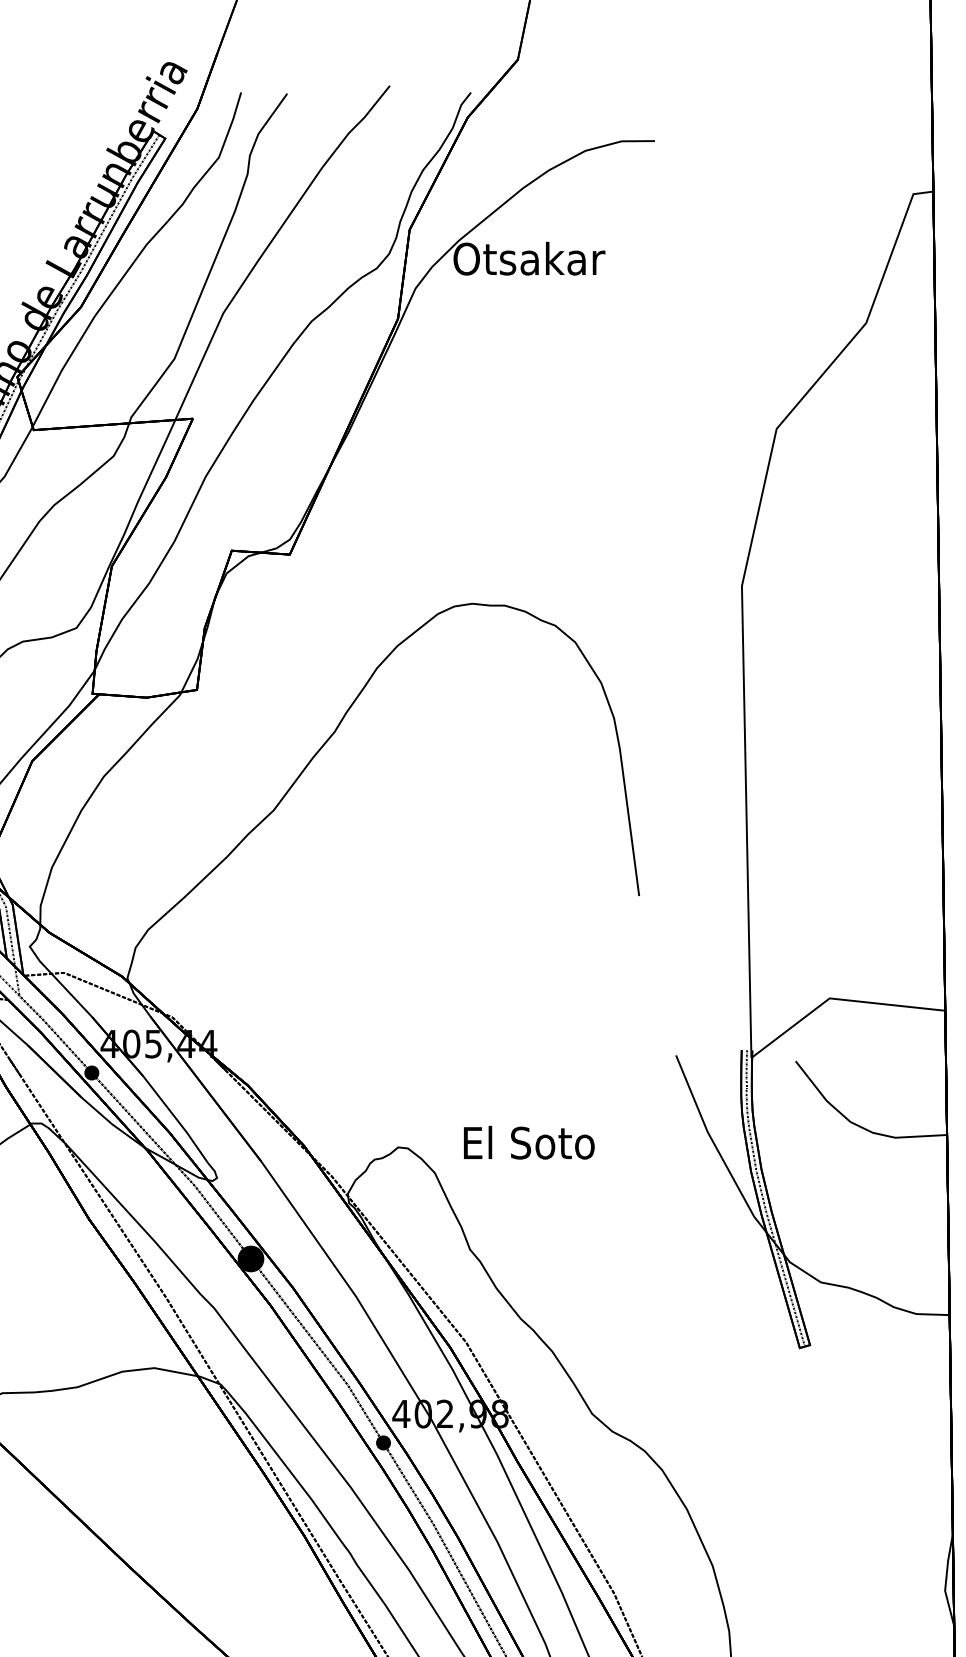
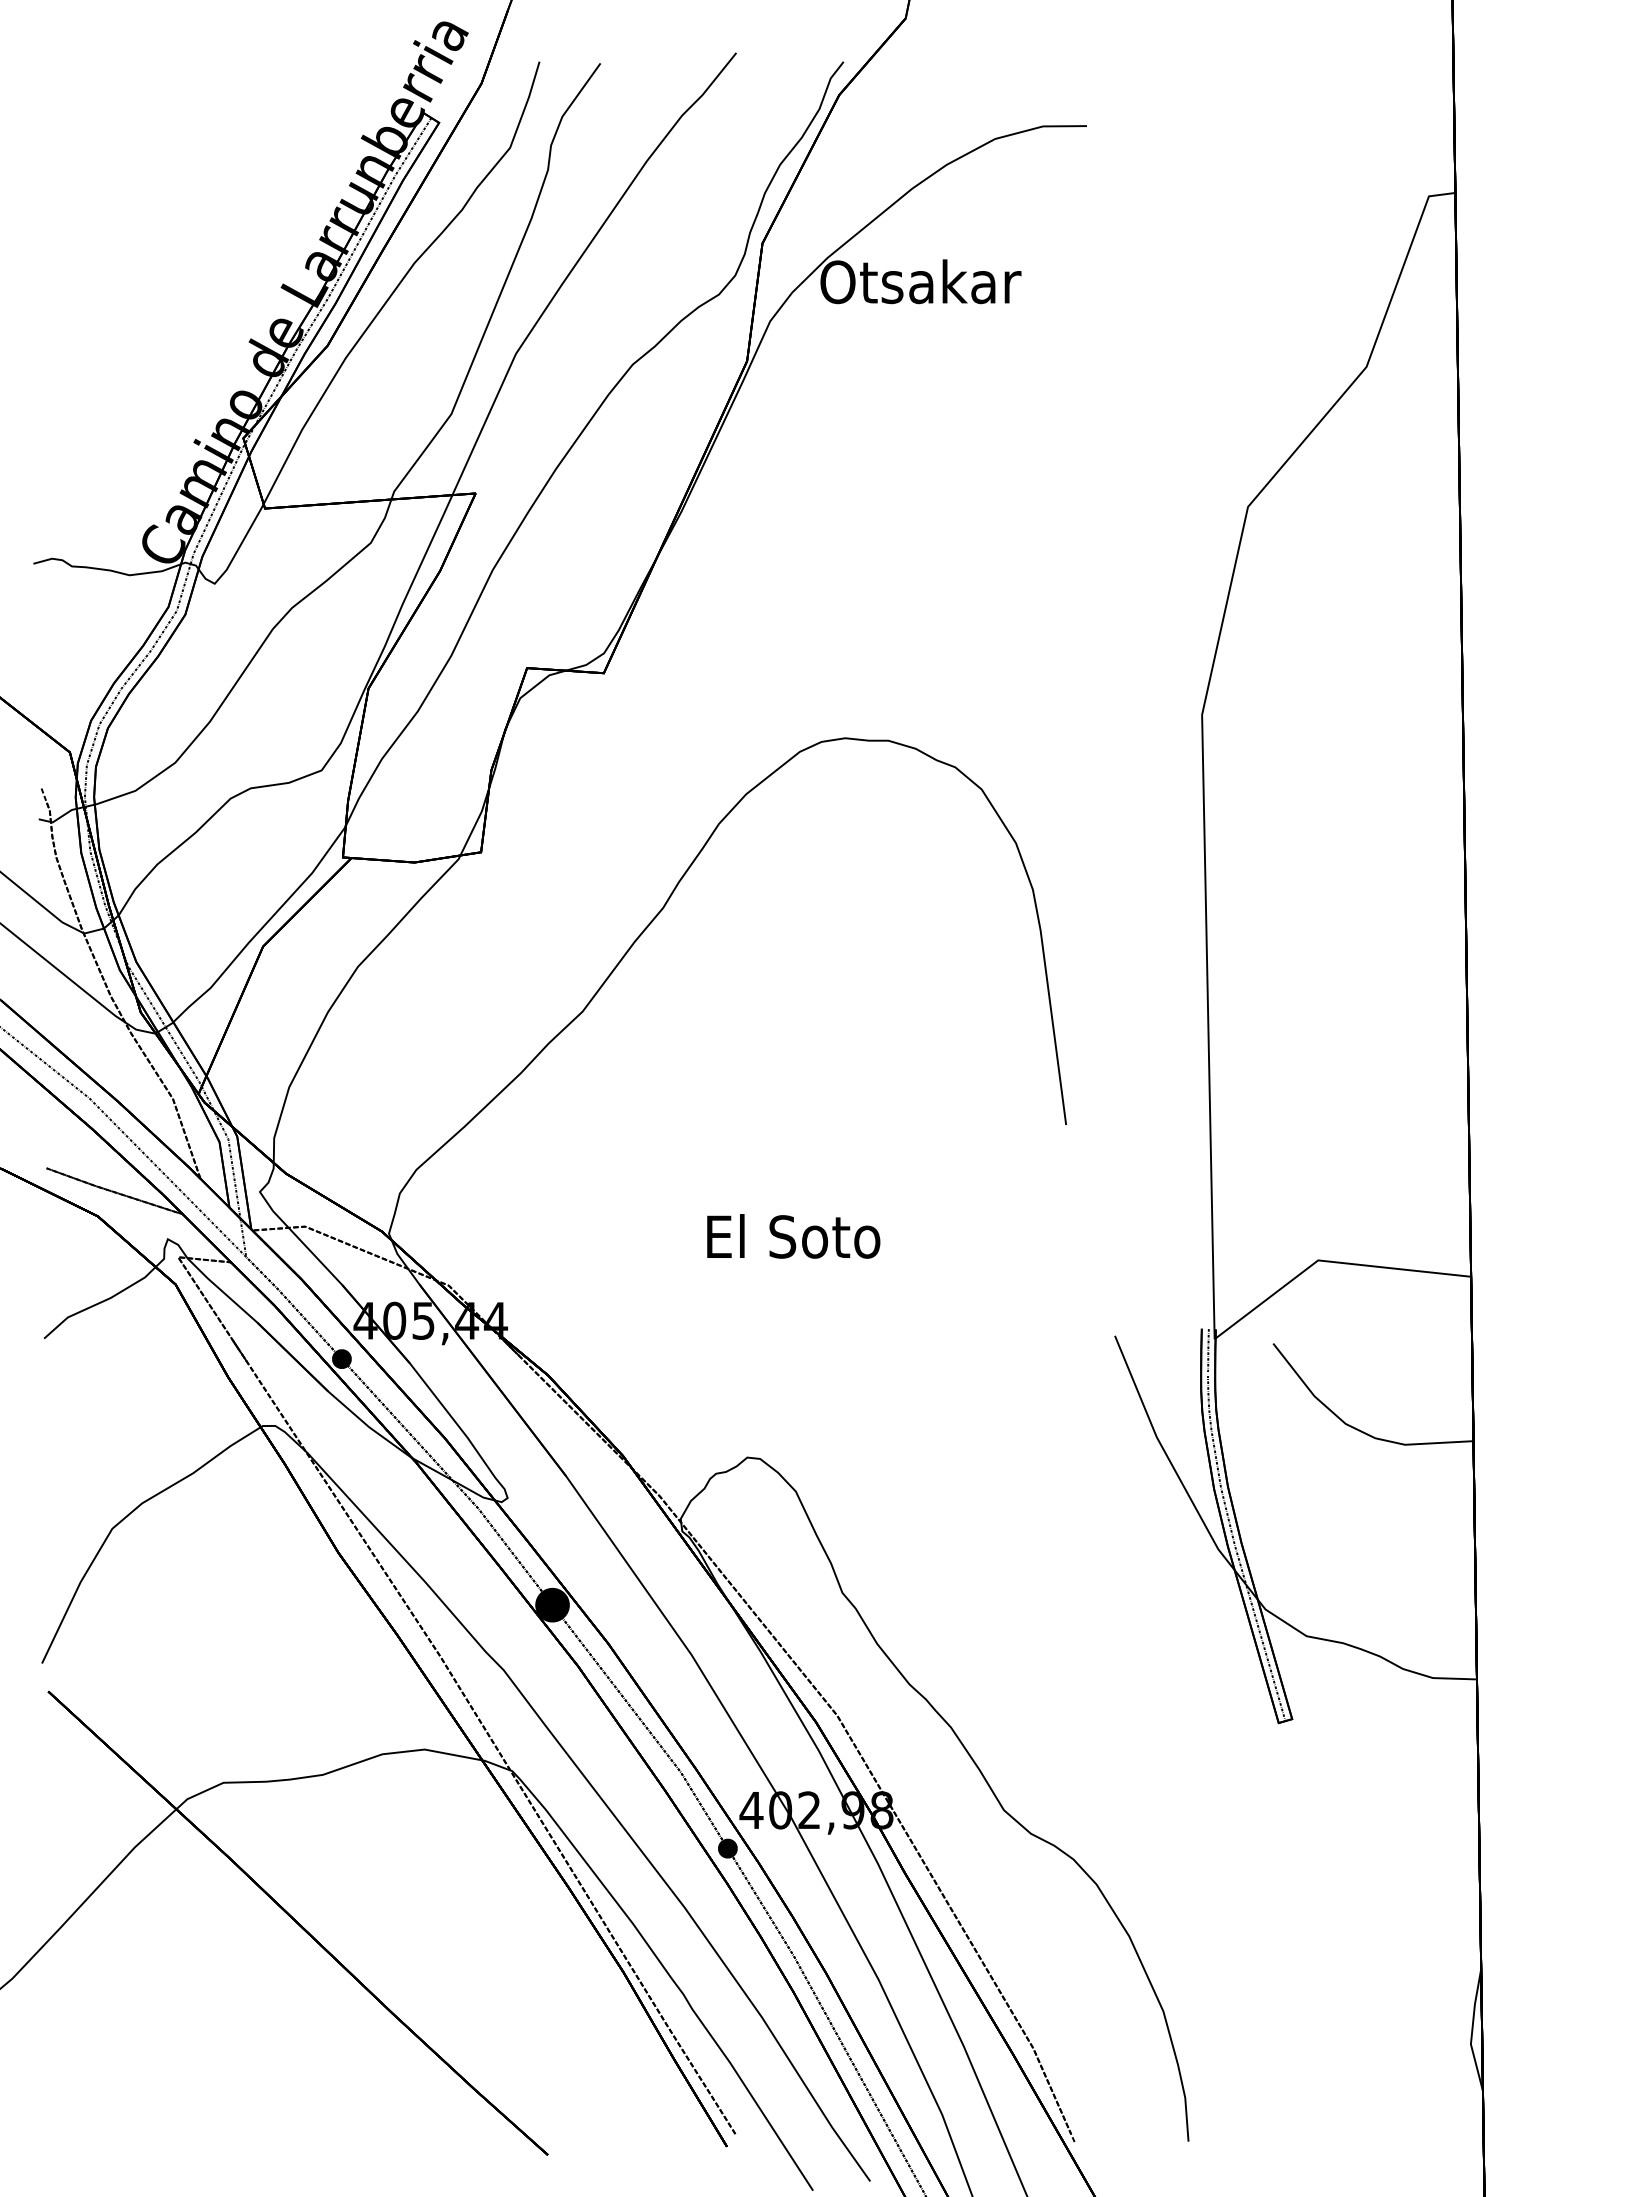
text: (529, 1142) -> (793, 1236), moved

